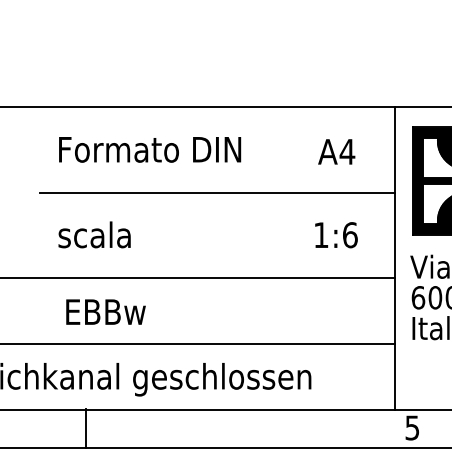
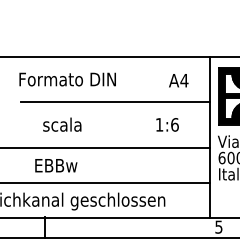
text: (149, 149) -> (67, 79), moved
text: (95, 234) -> (62, 124), moved
text: (336, 234) -> (167, 124), moved

